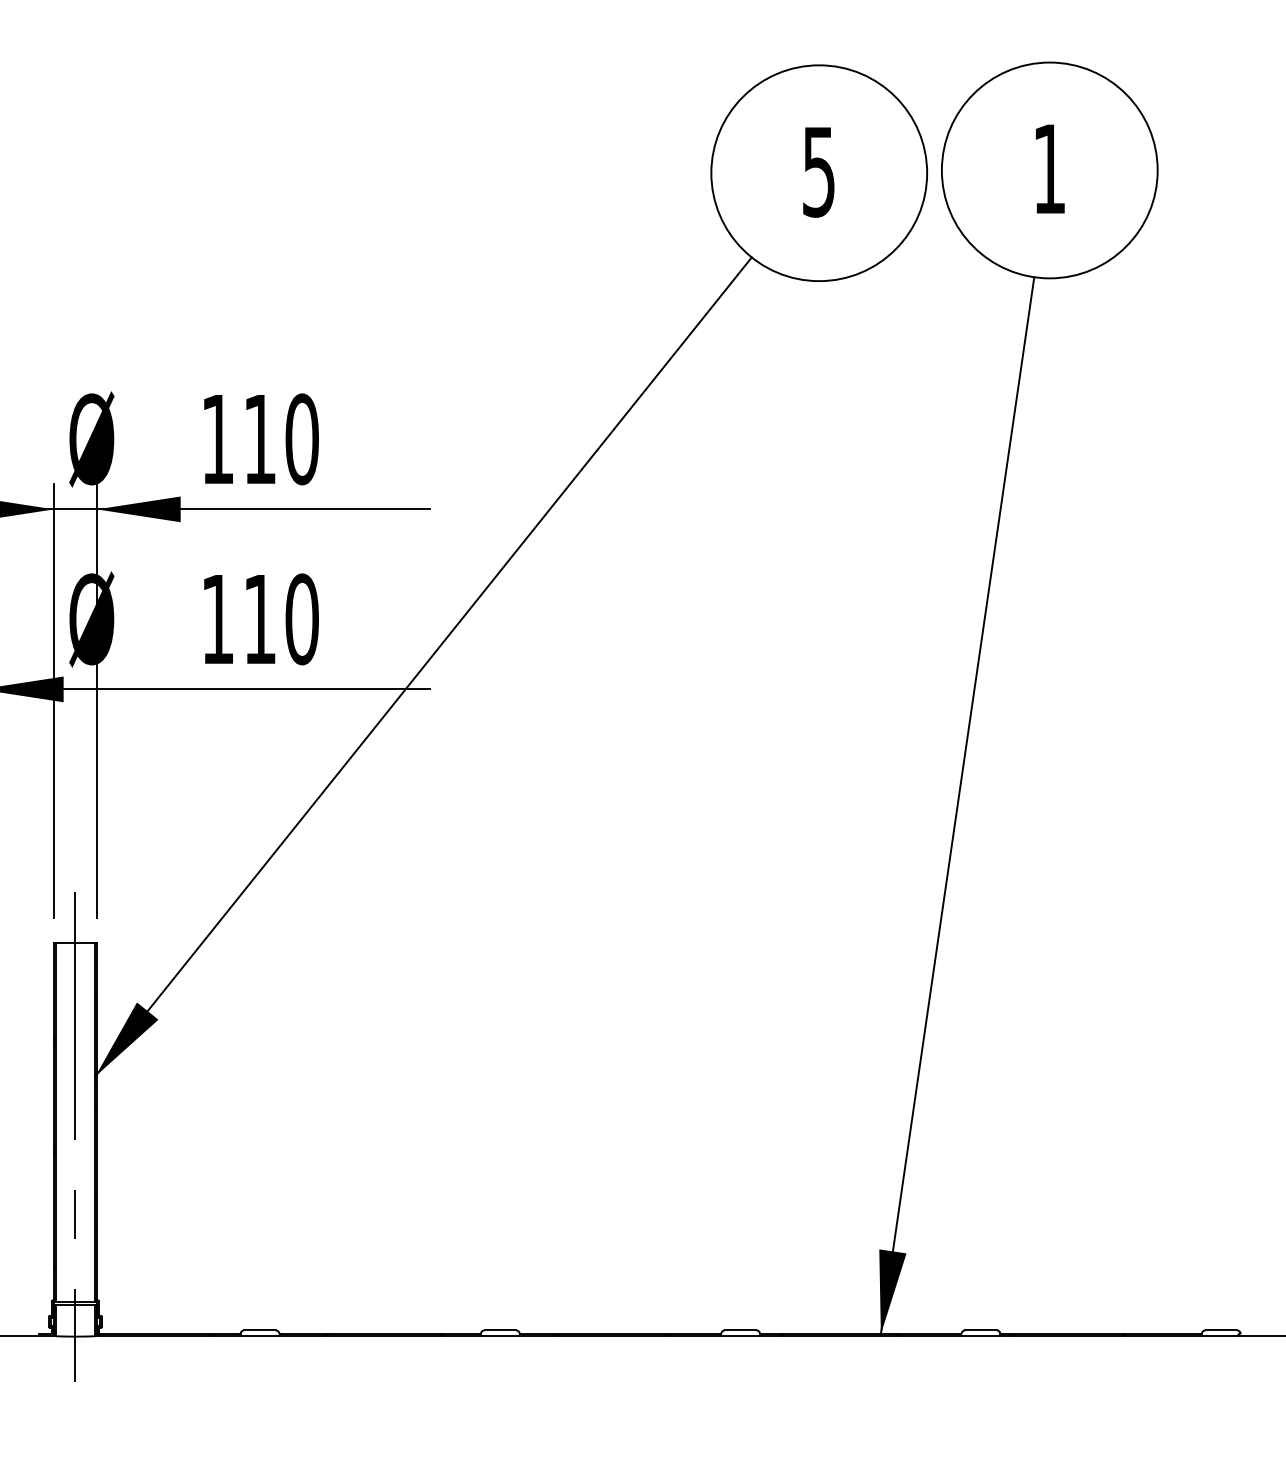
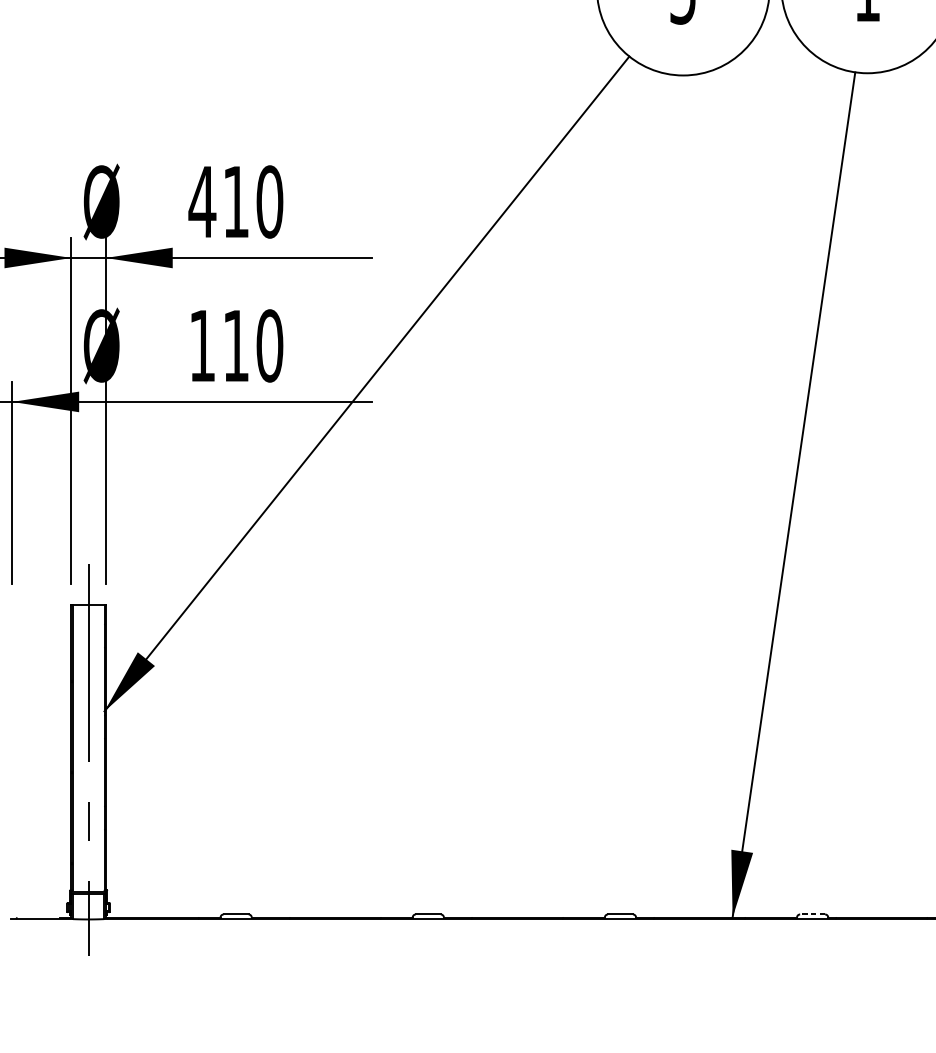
text: (217, 439) -> (202, 202), 110 -> 410
line: (980, 1330) -> (812, 914), solid -> dashed

